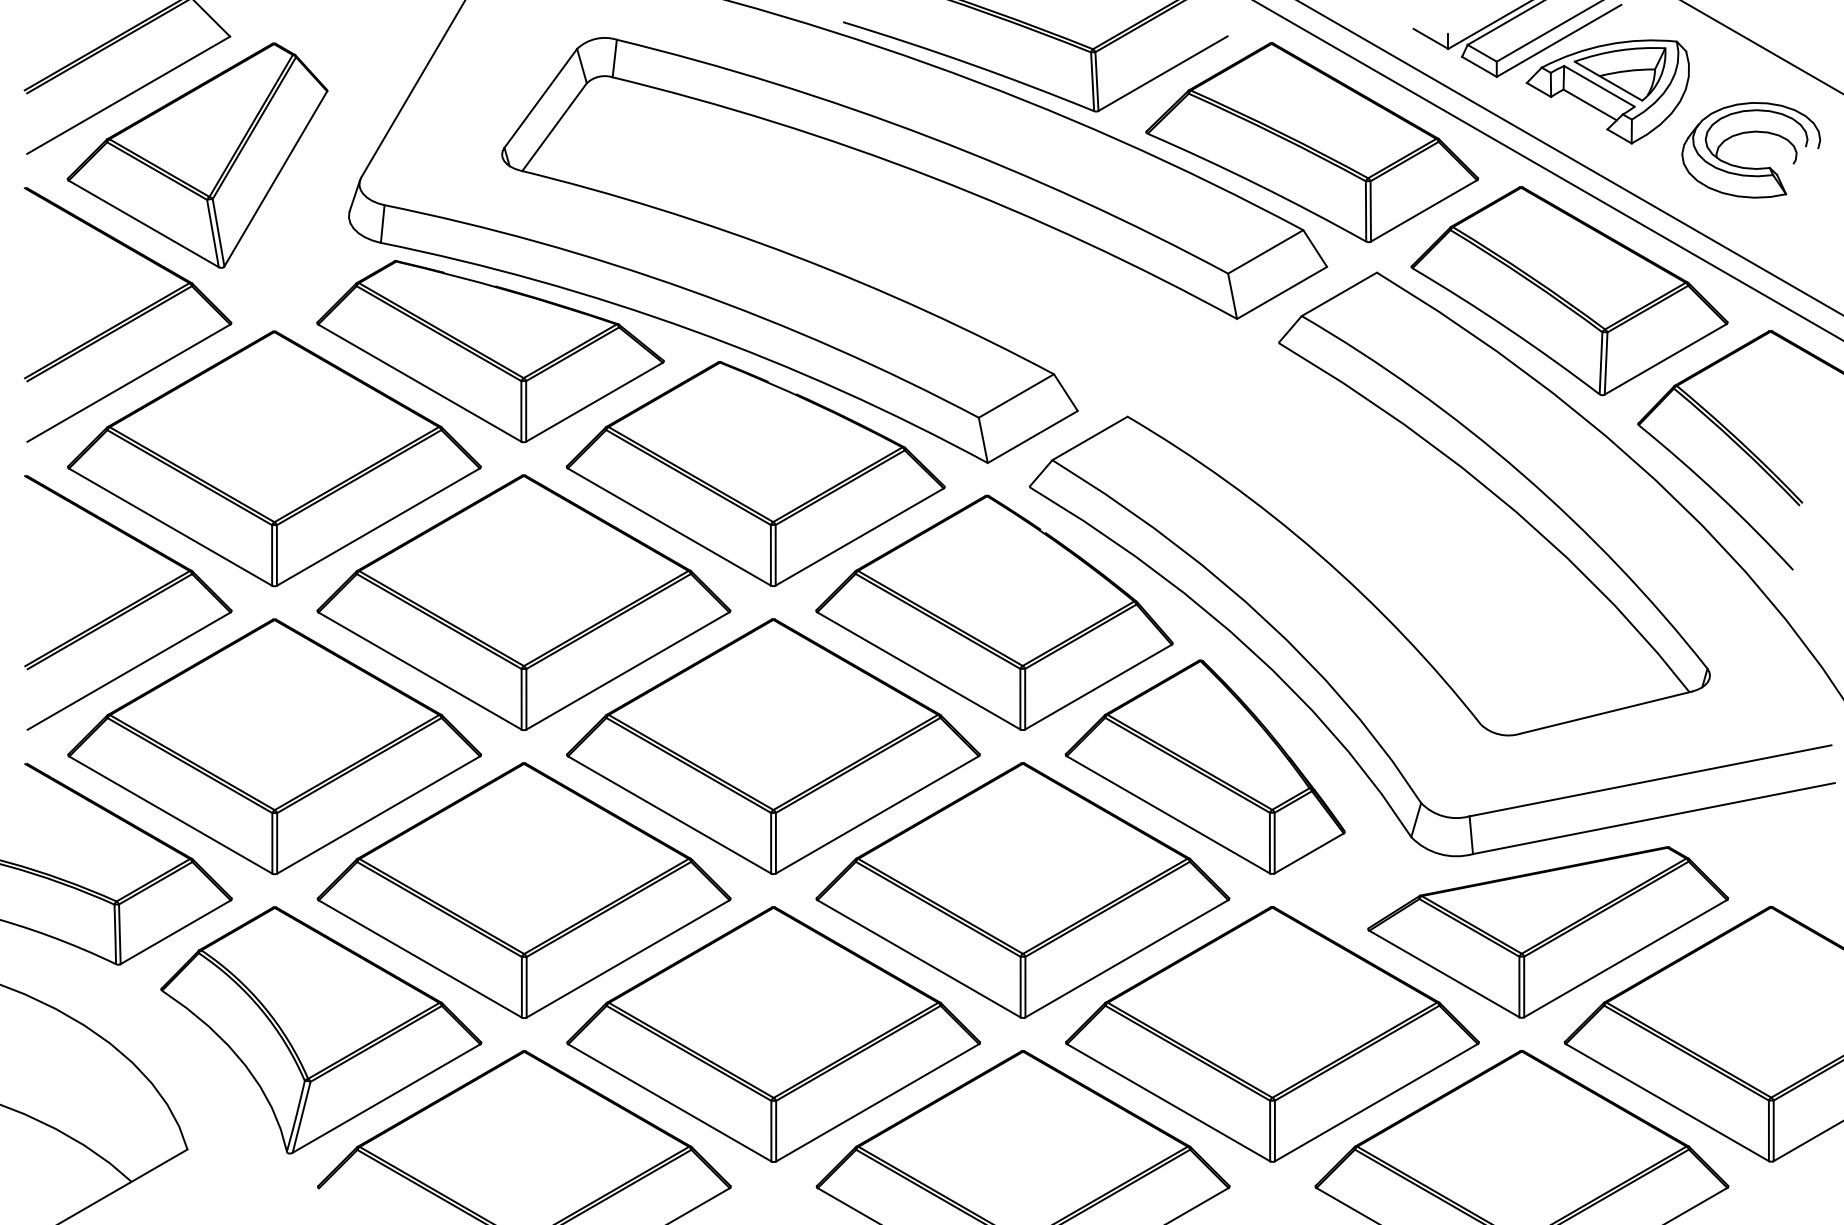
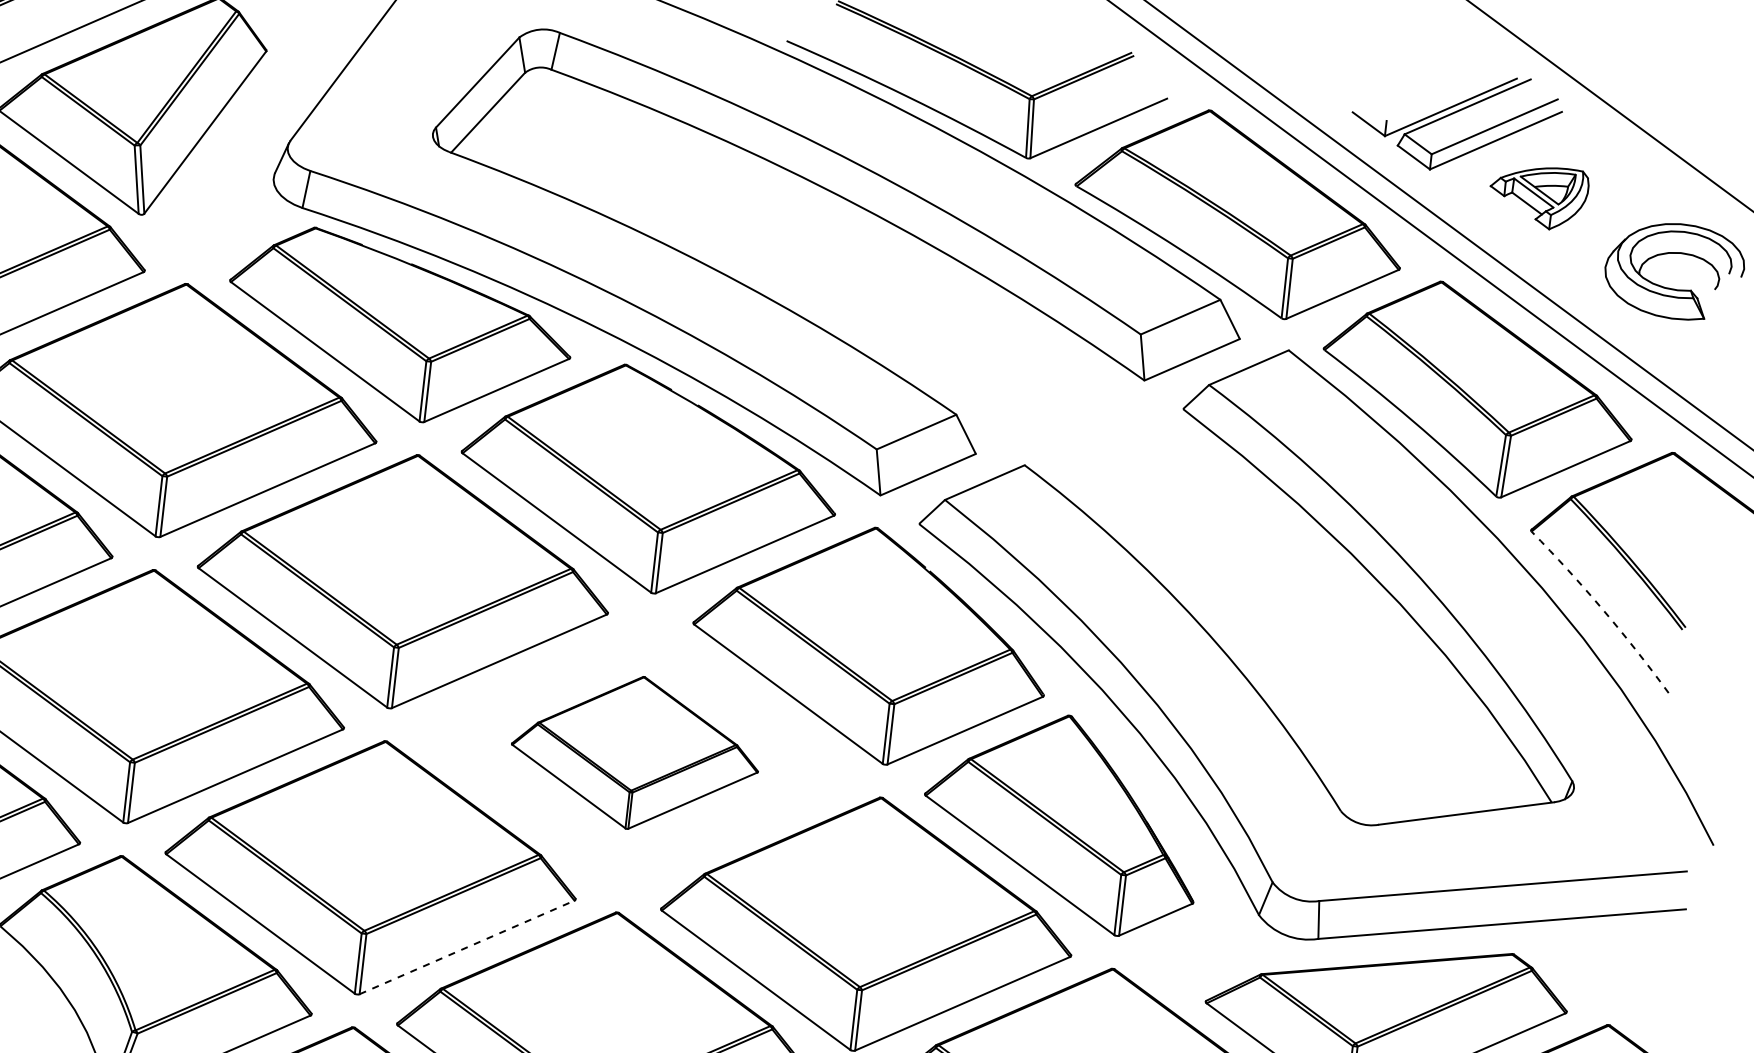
part: (1607, 91) -> (1538, 196), size x0.6
arc: (1718, 494) -> (1602, 609), solid -> dashed
part: (773, 746) -> (635, 752), size x0.6
line: (628, 958) -> (467, 947), solid -> dashed

